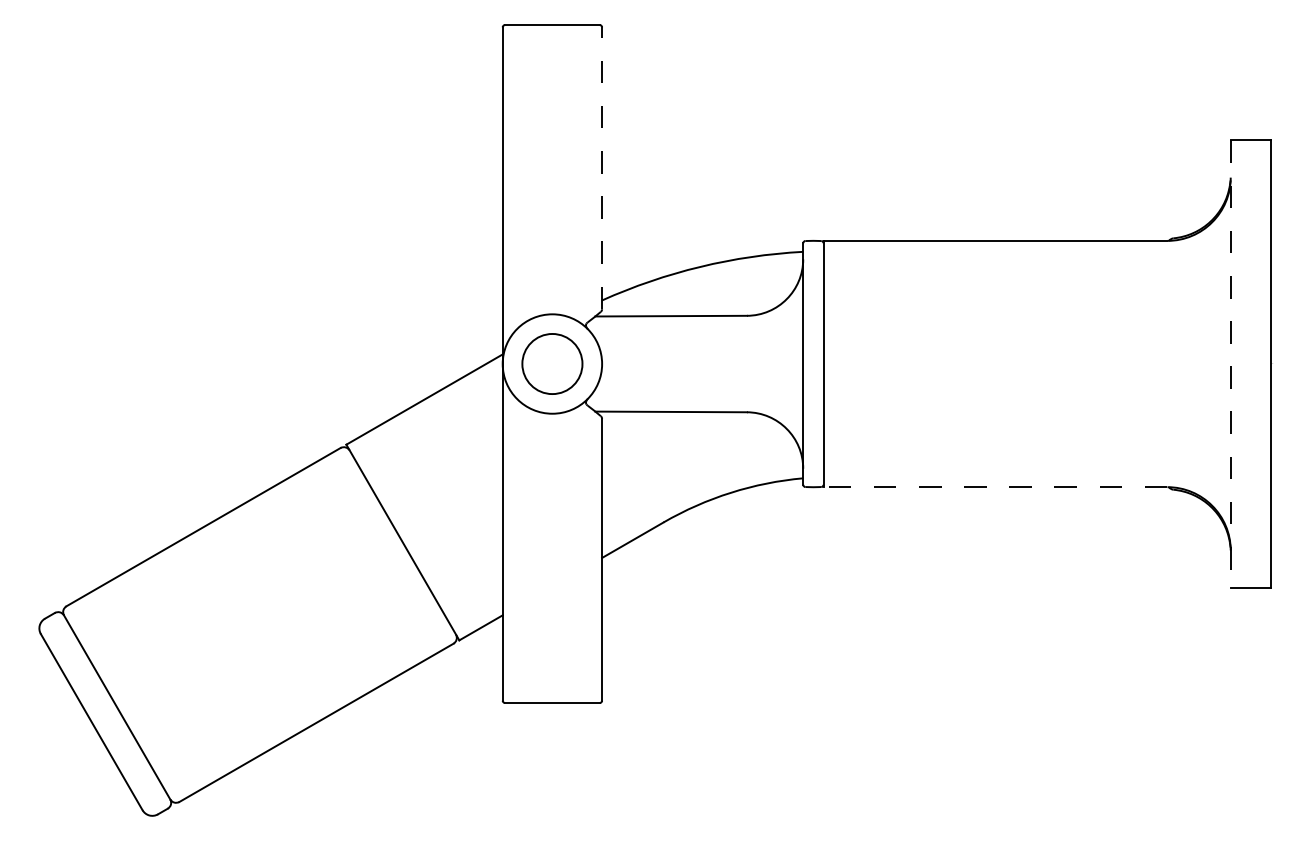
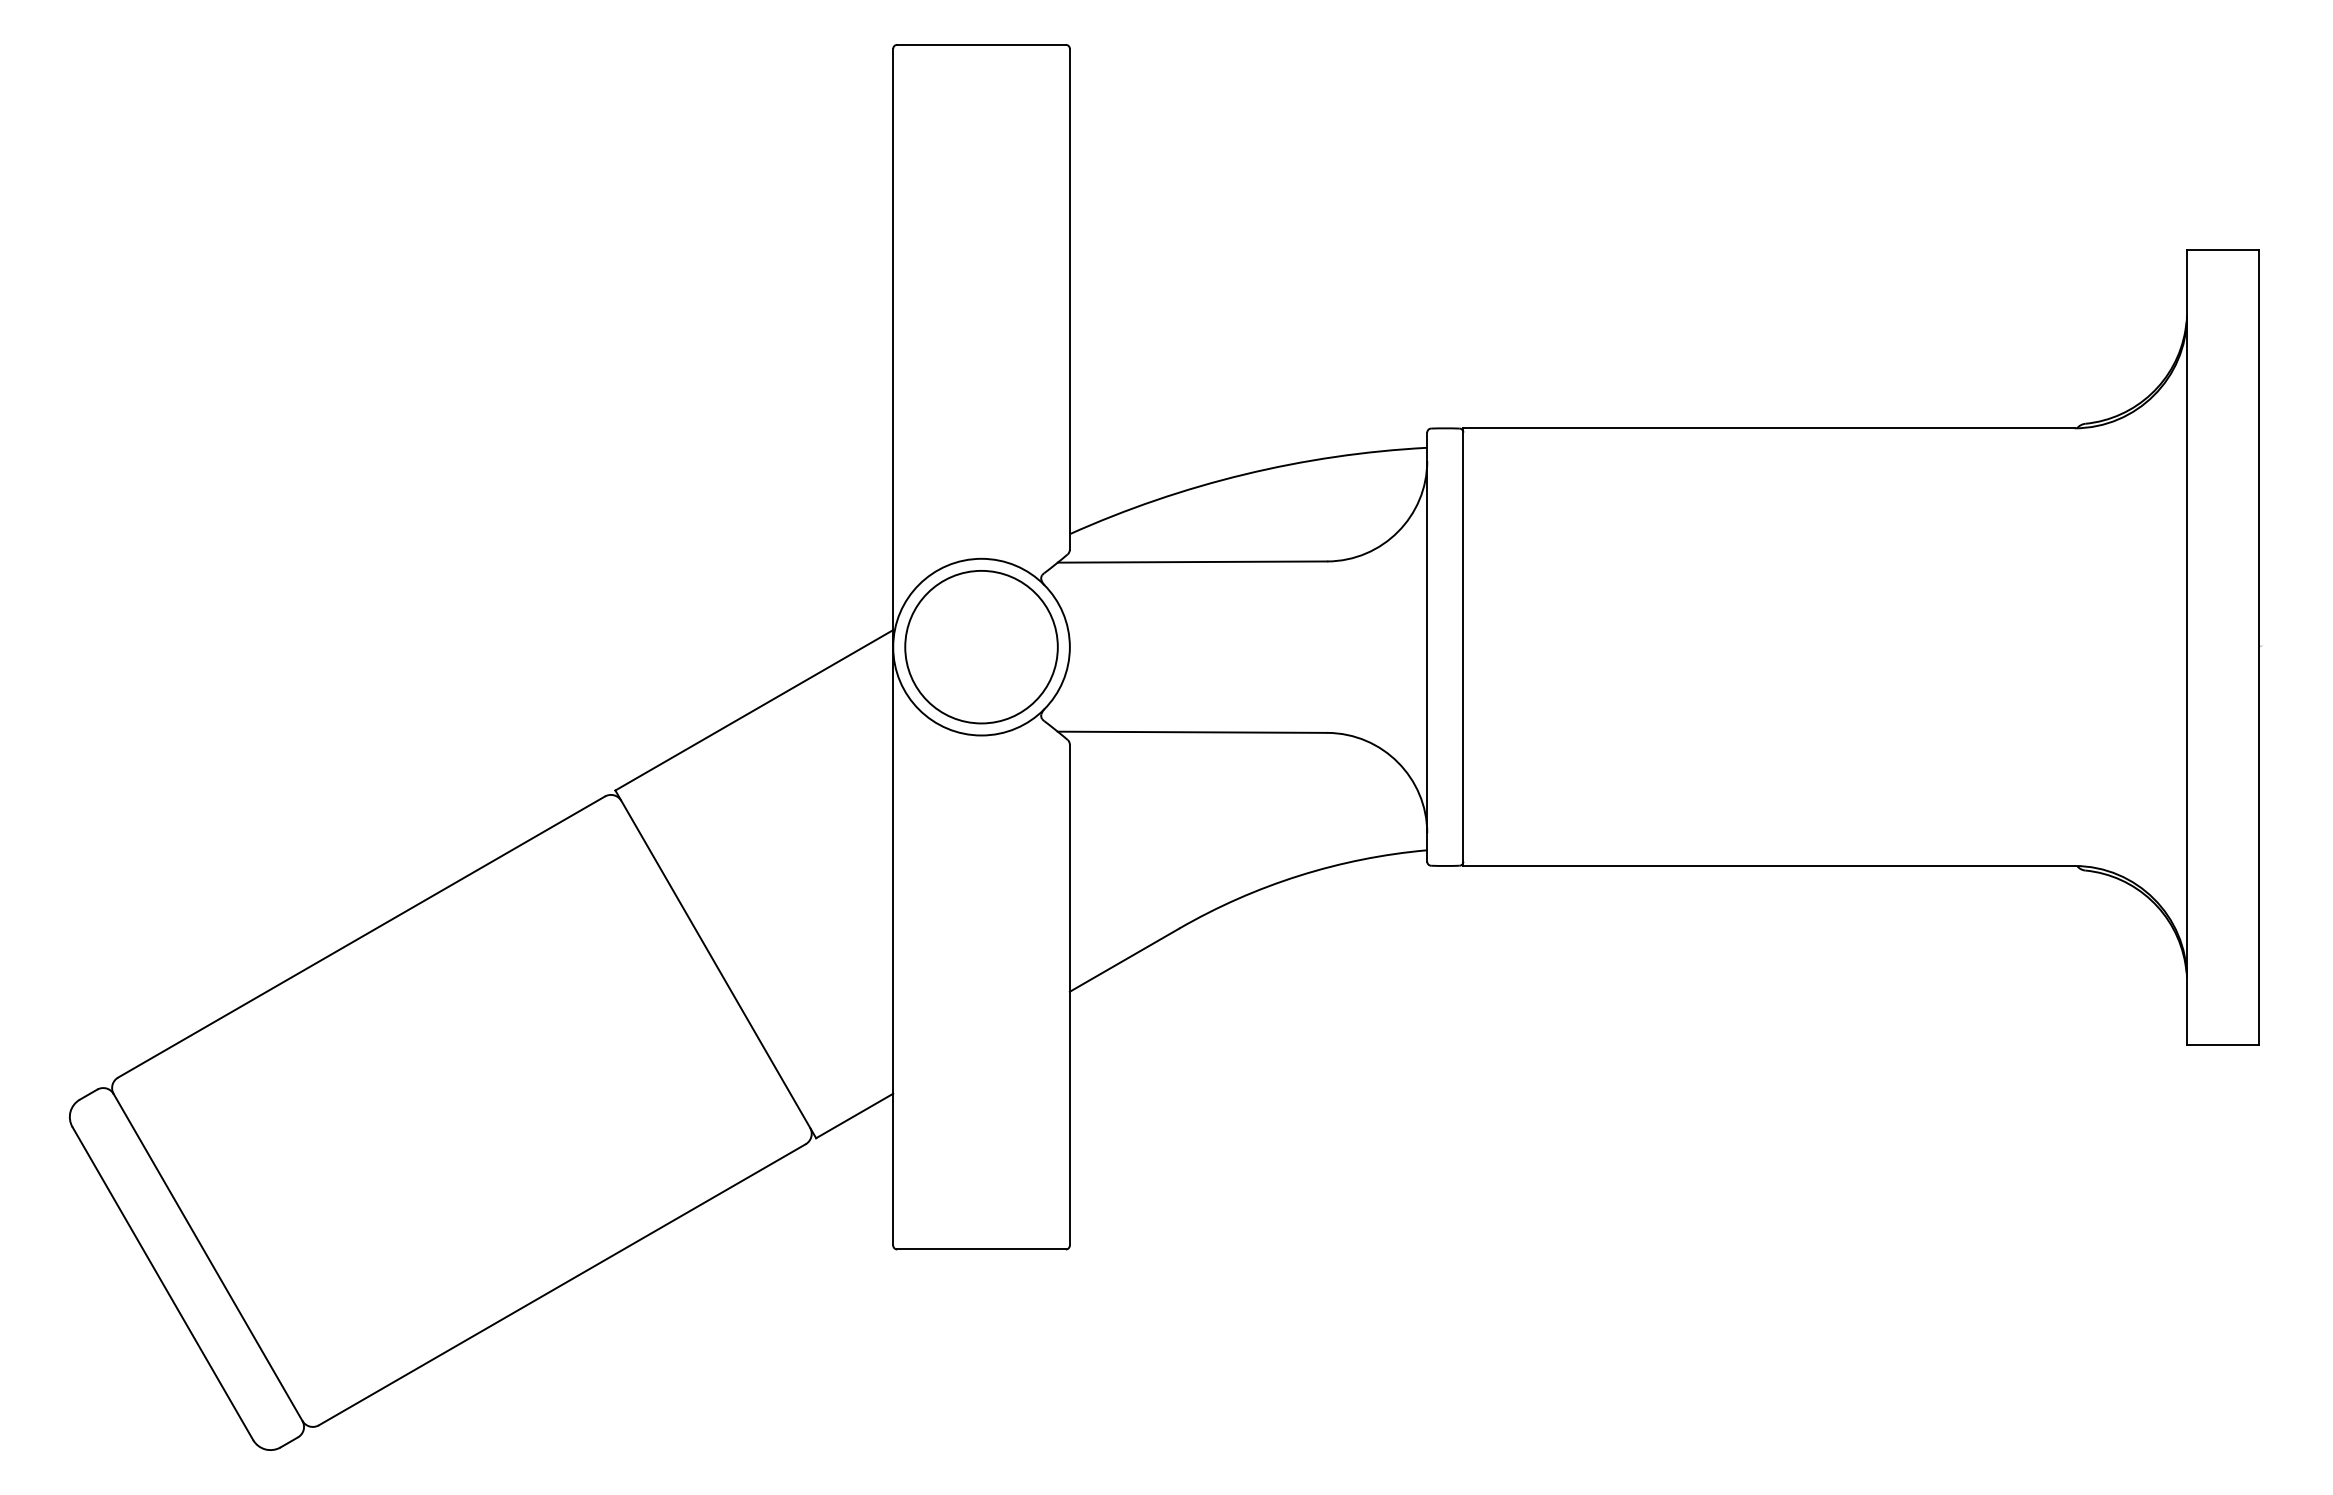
line: (602, 168) -> (1070, 299), dashed -> solid
circle: (552, 363) -> (981, 646), size x1.43
line: (1230, 364) -> (2186, 647), dashed -> solid
line: (995, 487) -> (1768, 866), dashed -> solid

